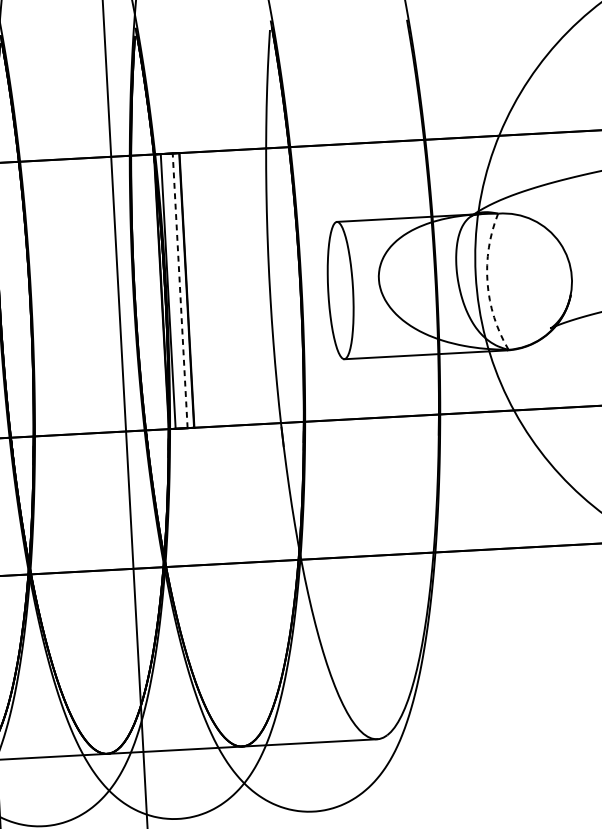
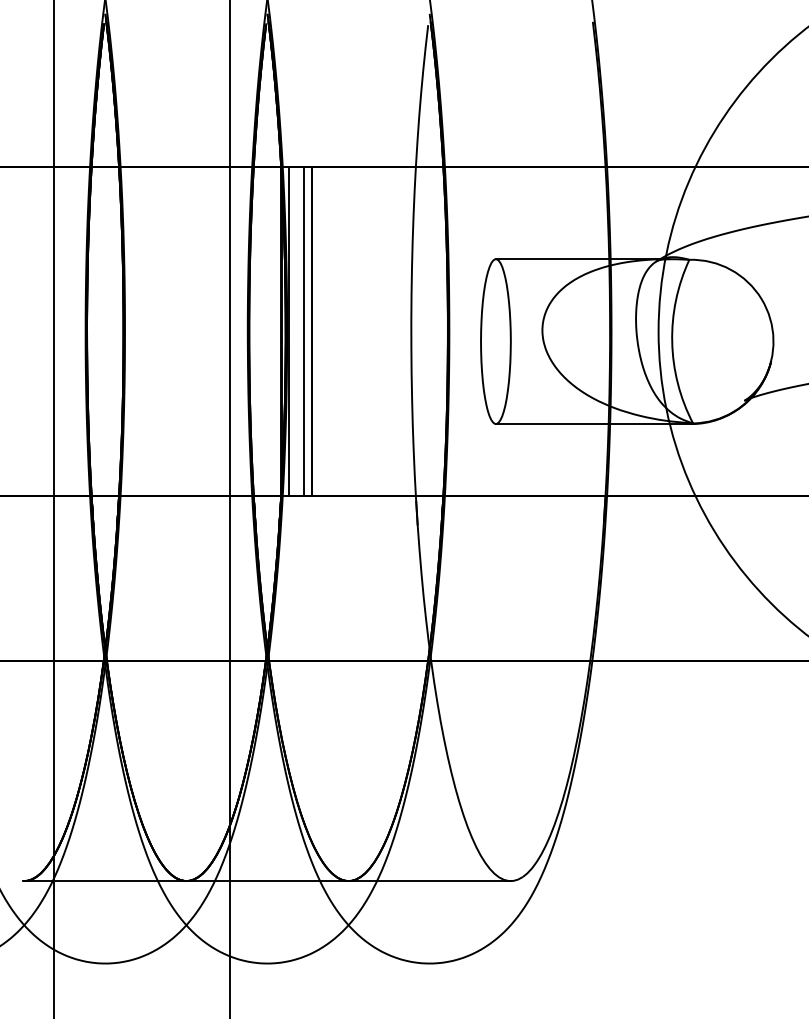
arc: (487, 283) -> (672, 342), dashed -> solid
line: (179, 290) -> (303, 331), dashed -> solid

